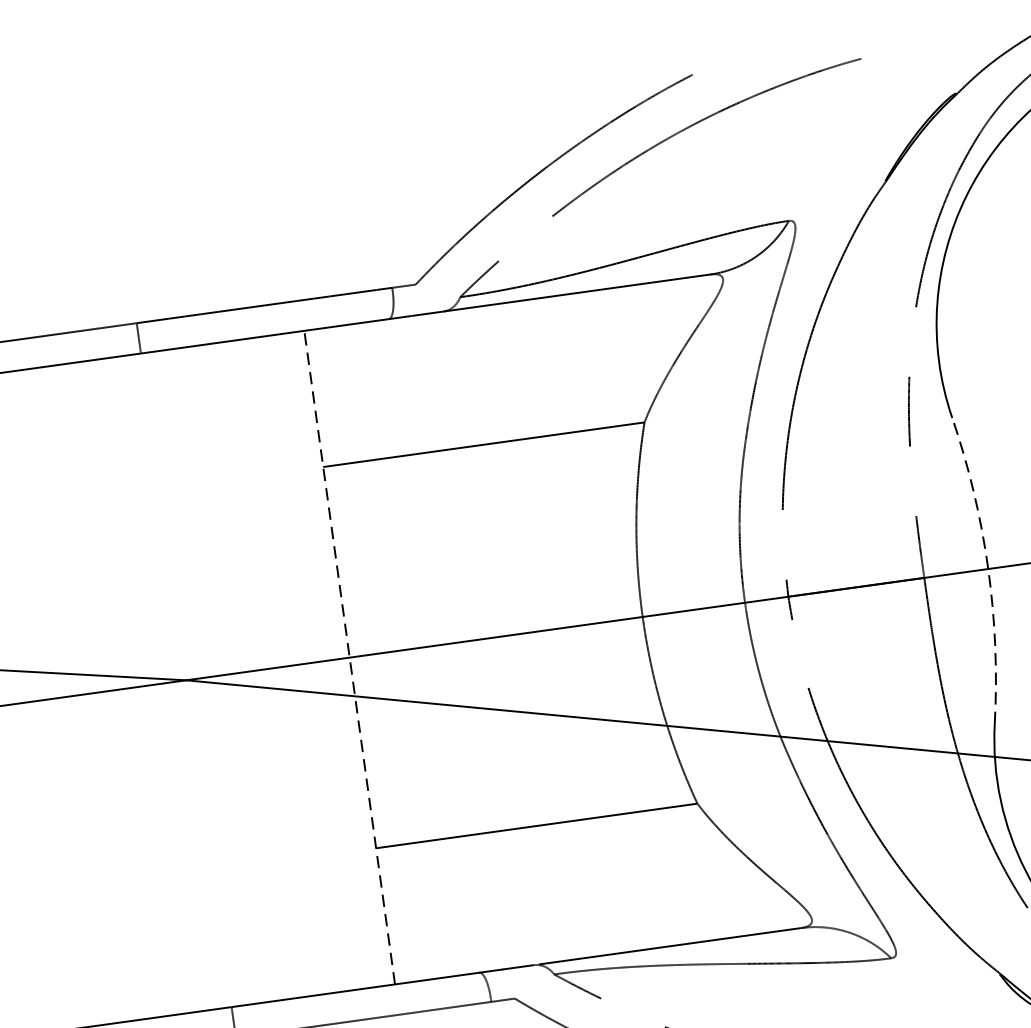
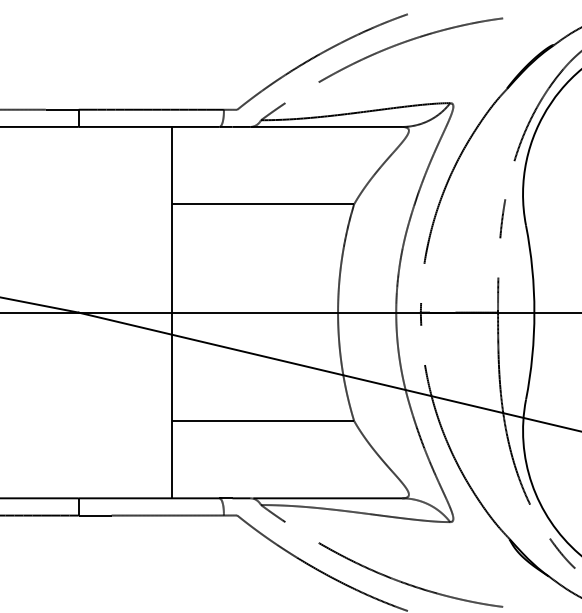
arc: (988, 568) -> (534, 312), dashed -> solid
line: (349, 657) -> (171, 312), dashed -> solid

